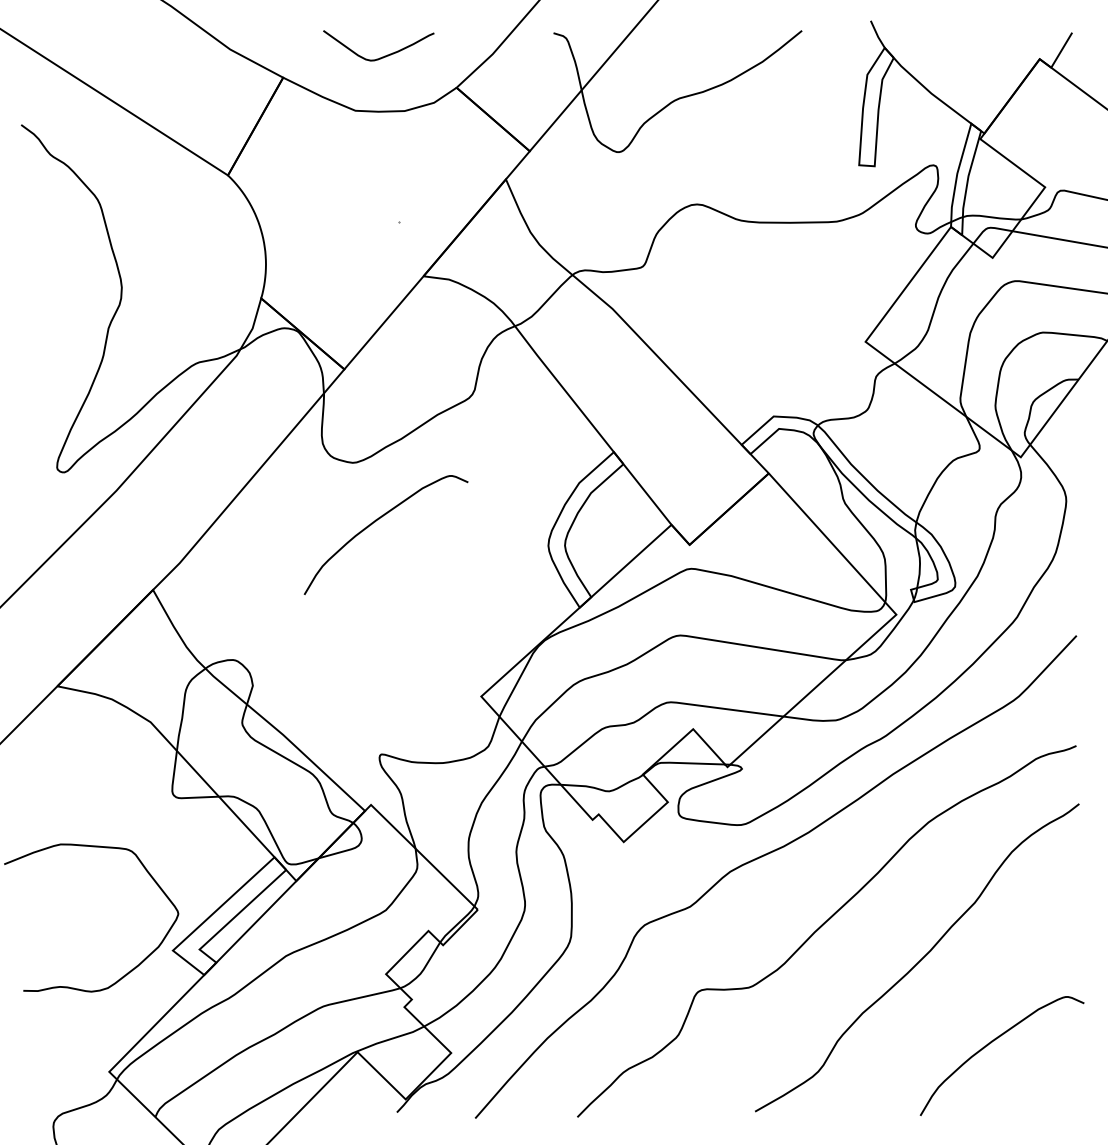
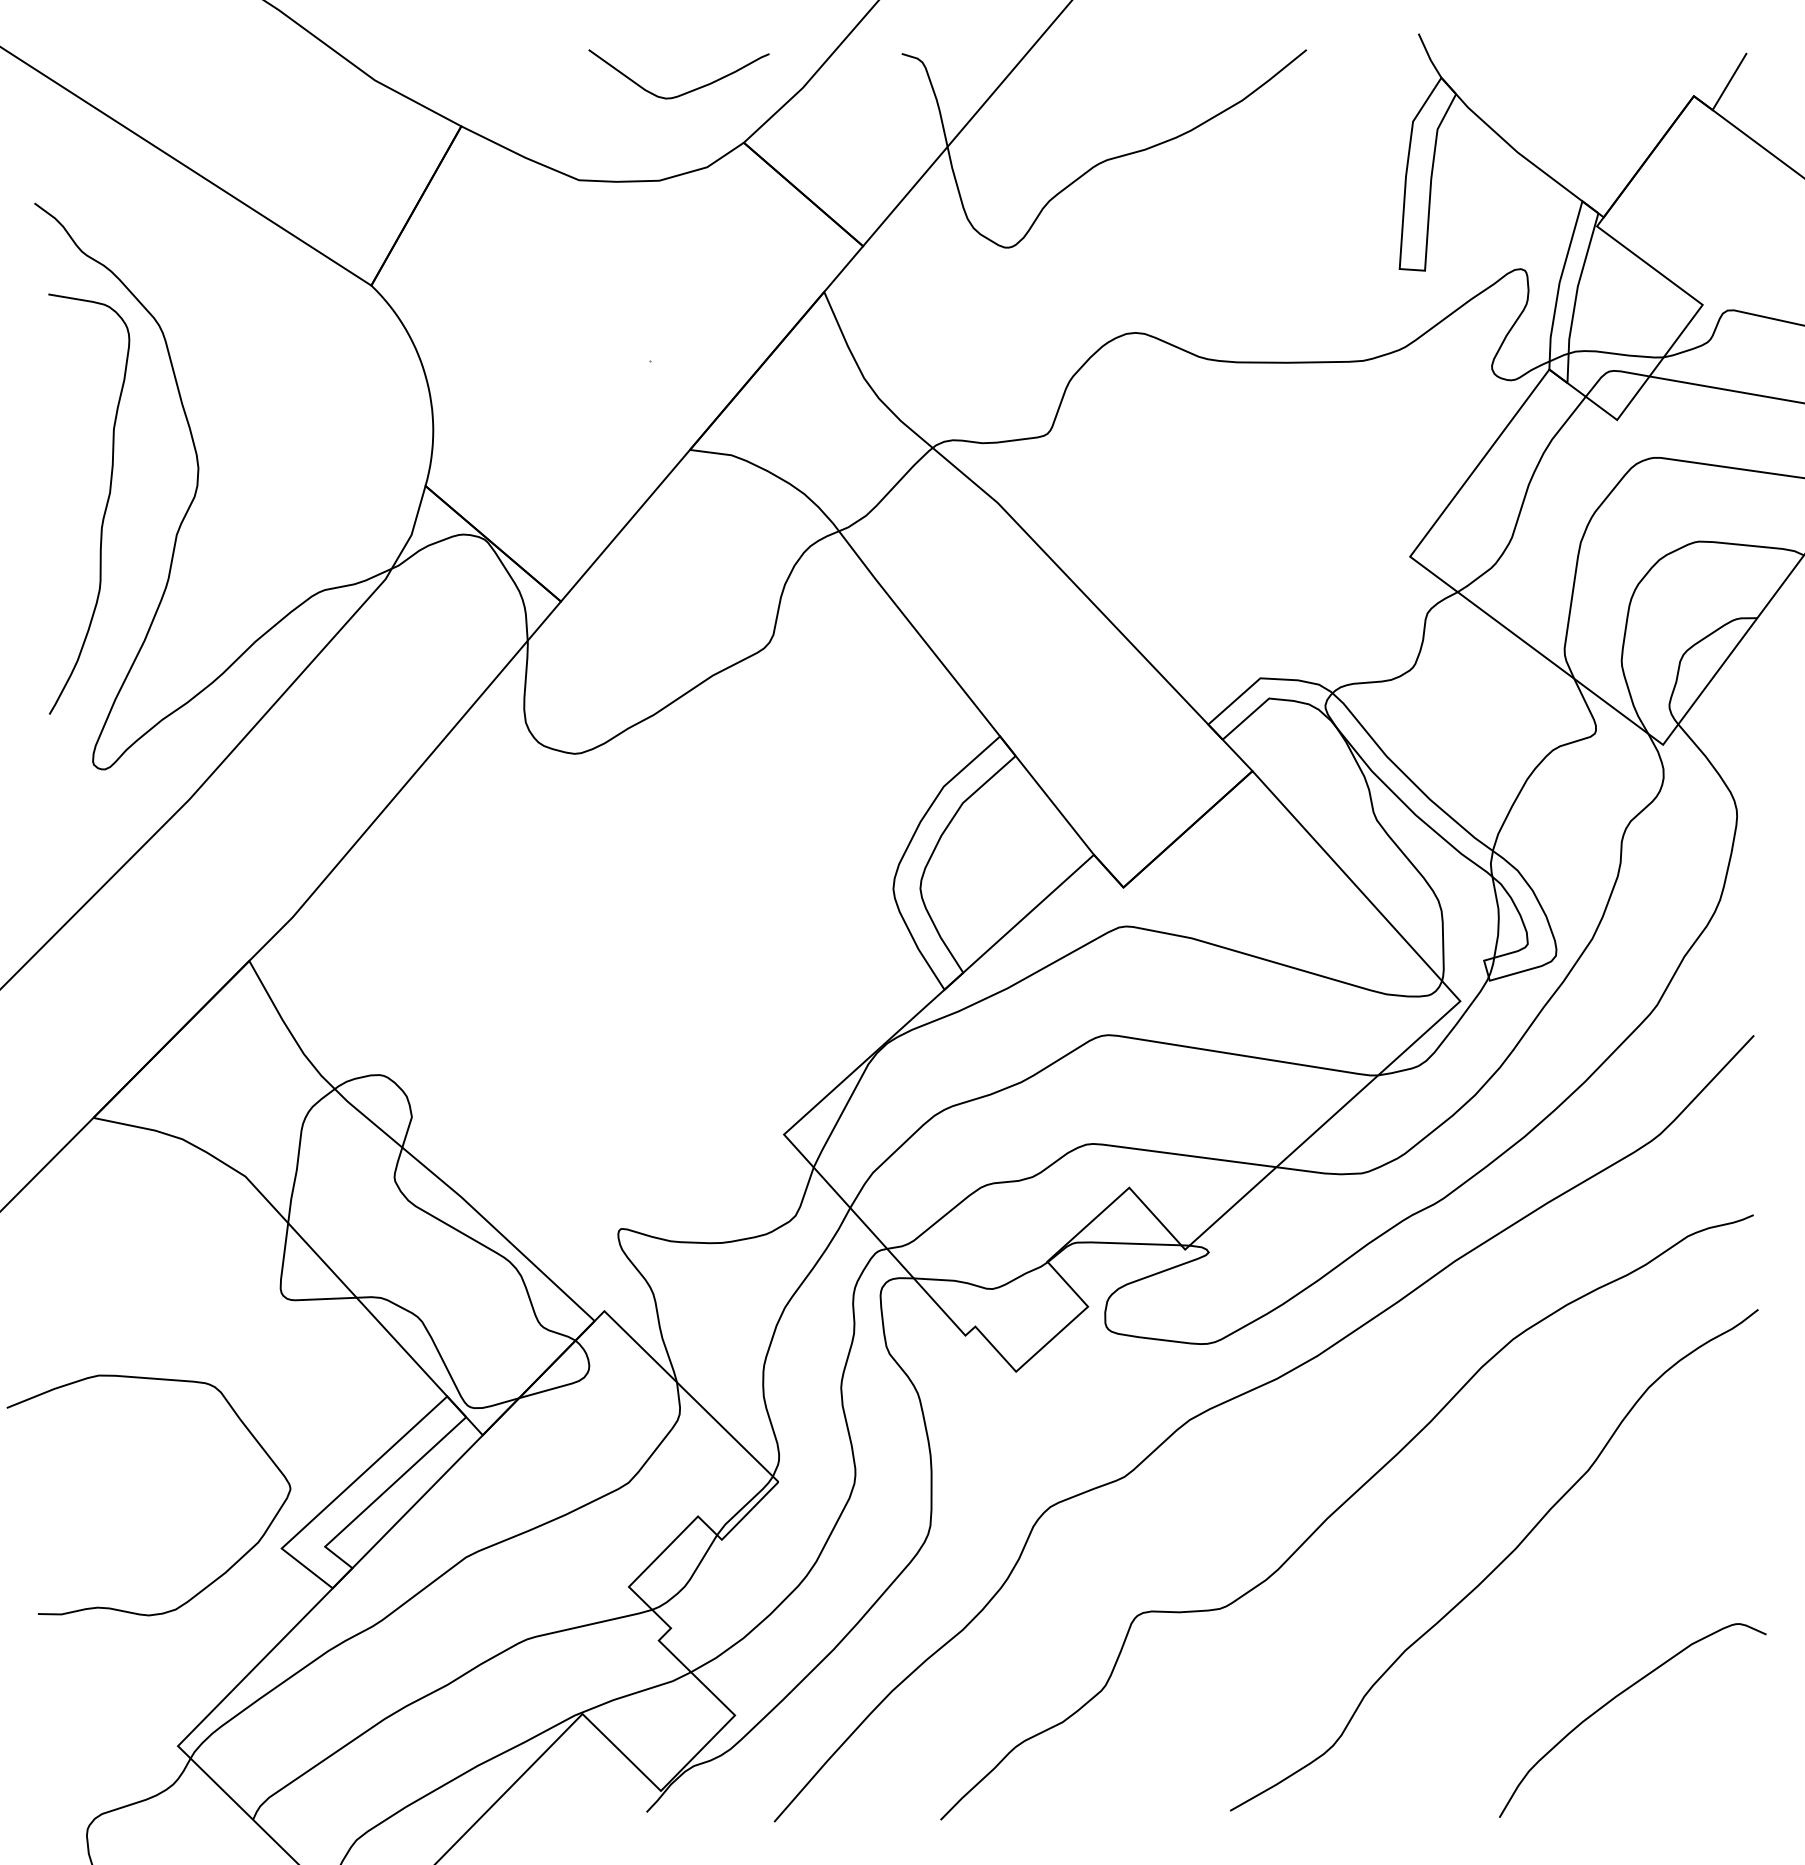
curve: (384, 55) -> (688, 90), moved
curve: (64, 310) -> (105, 505), added
curve: (375, 522) -> (611, 851), removed

